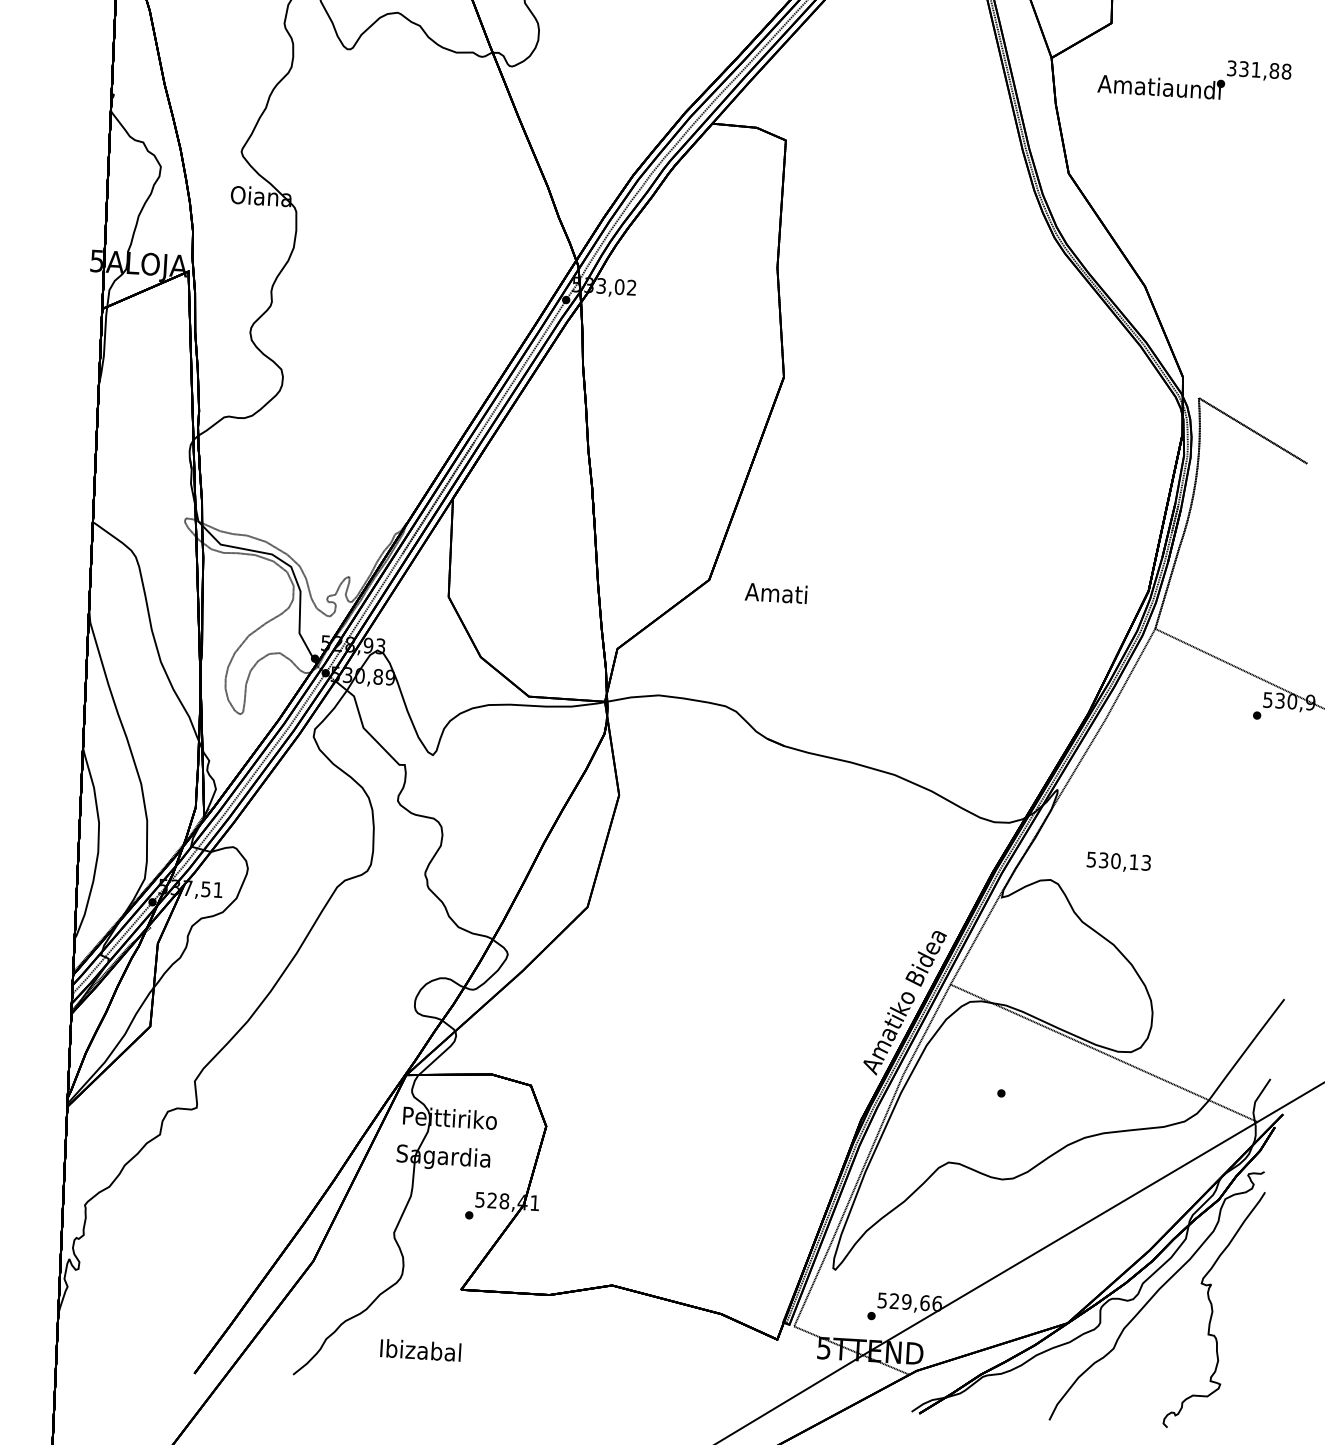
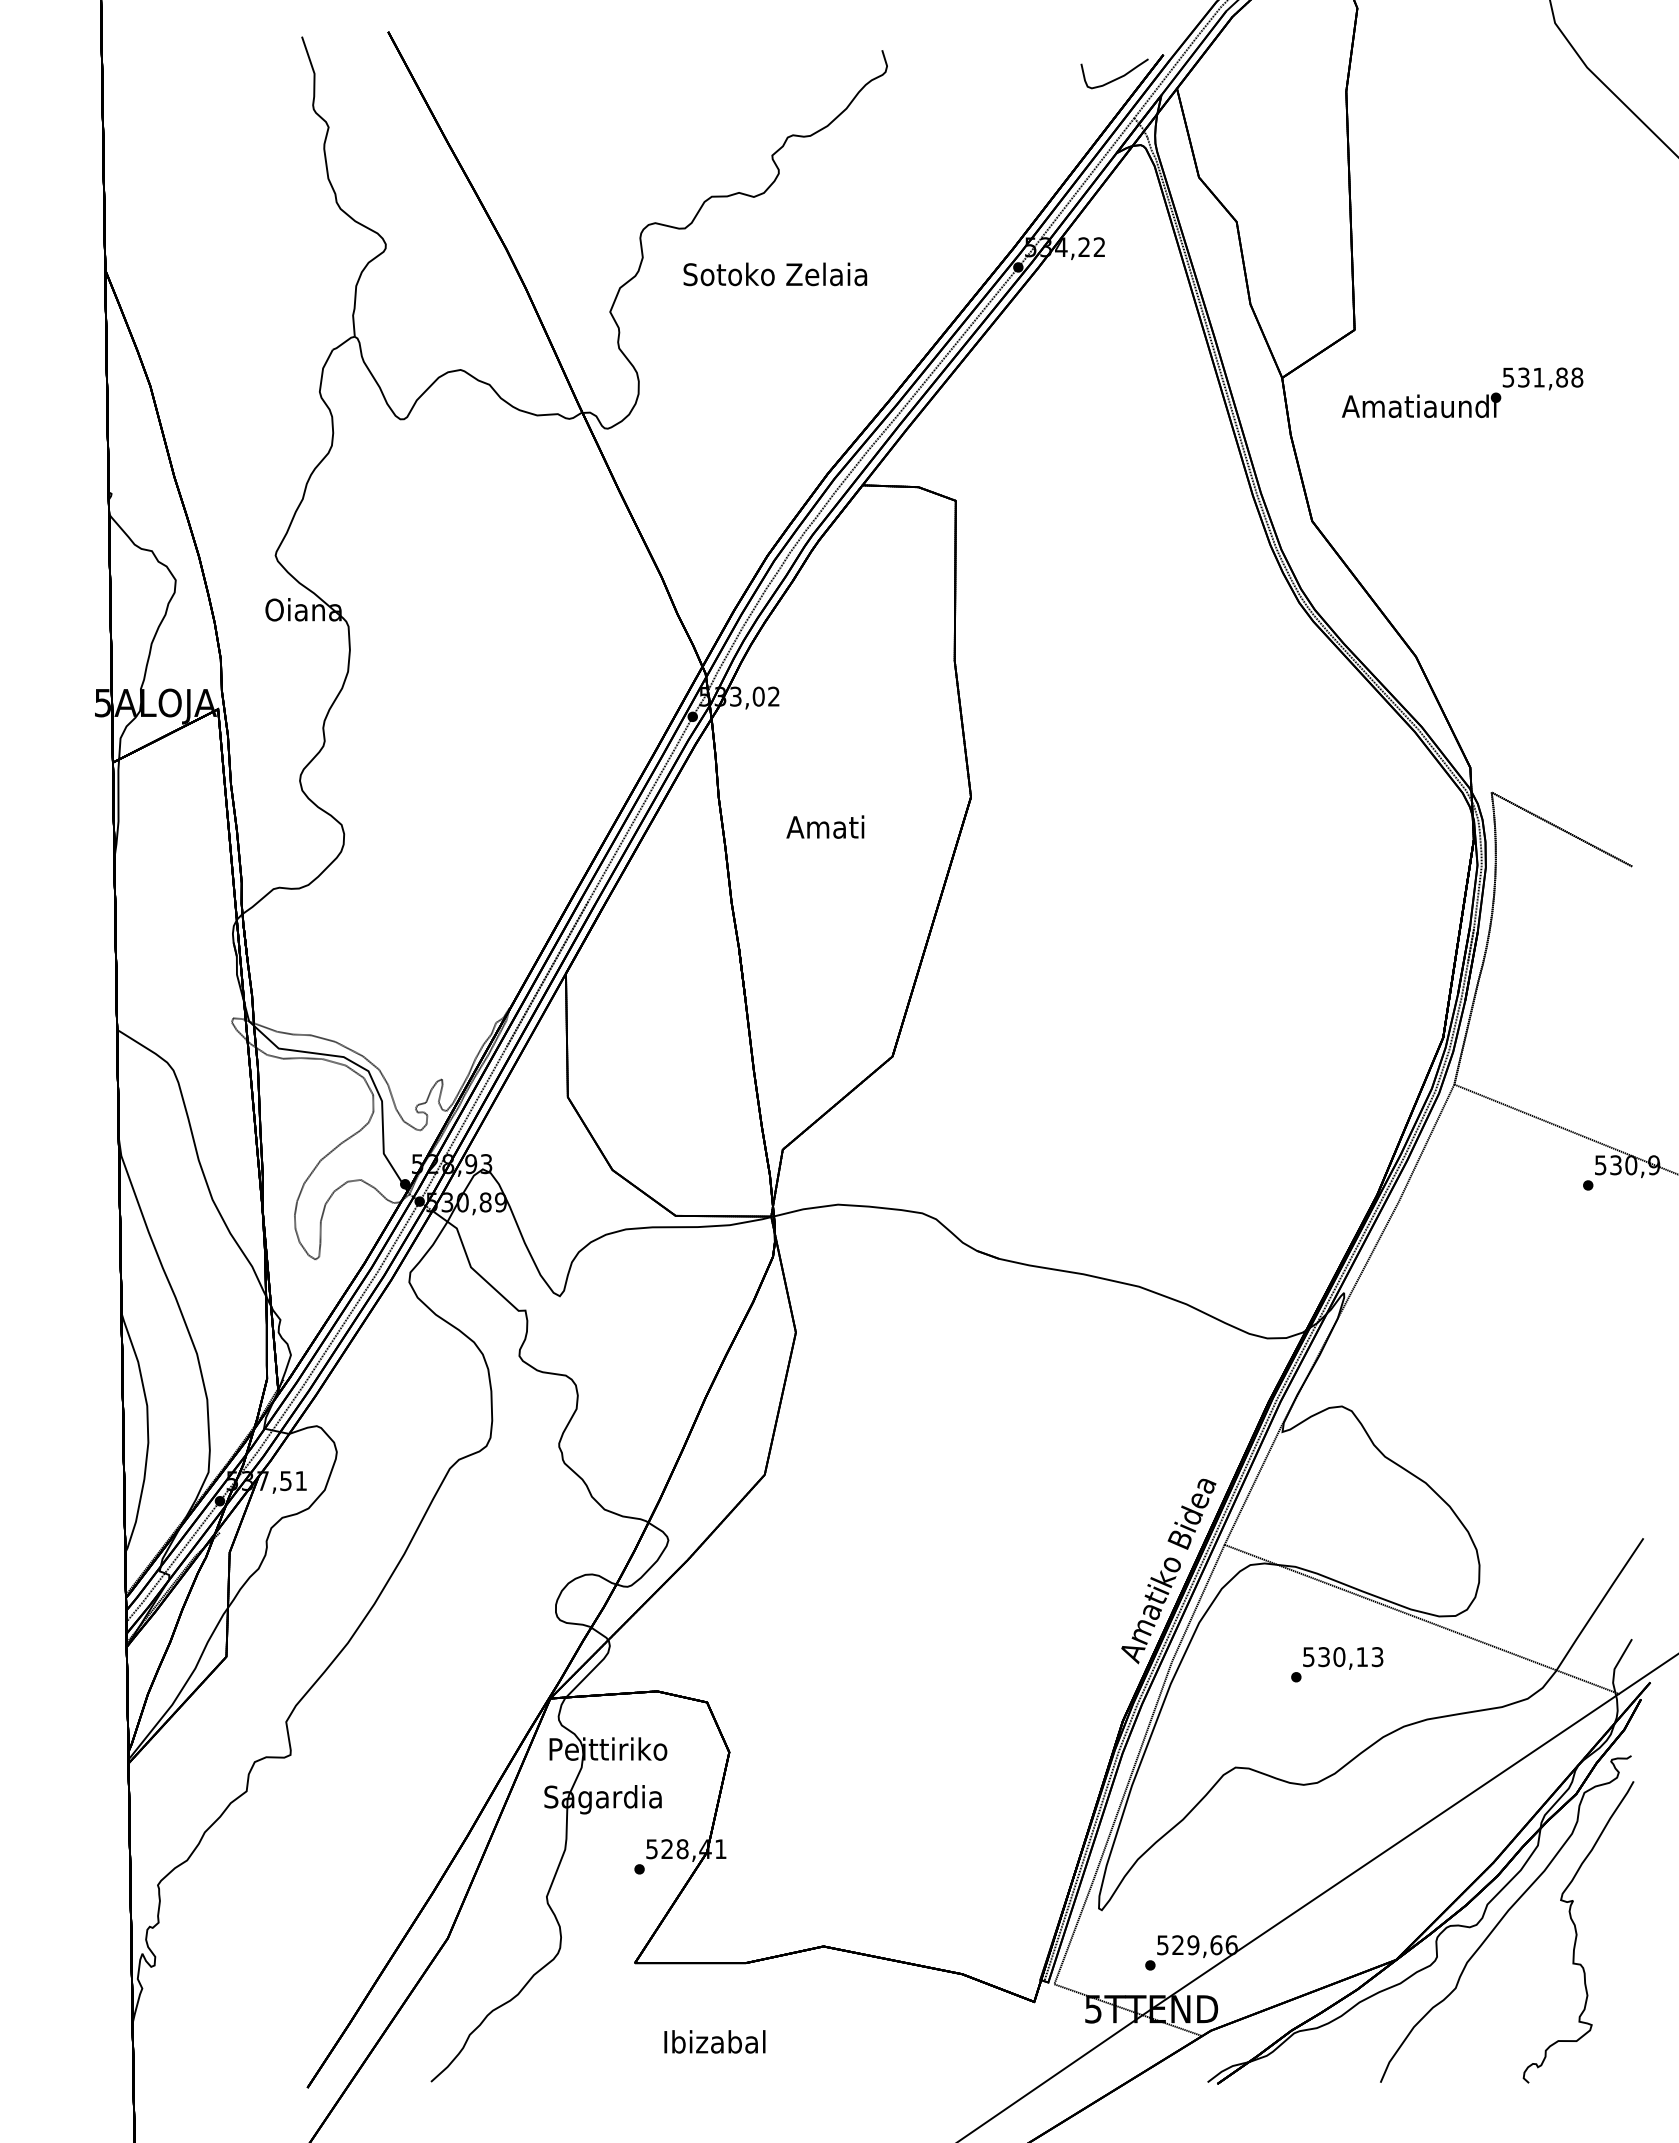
text: (1231, 67) -> (1508, 376), 331,88 -> 531,88
text: (776, 592) -> (825, 826), moved
text: (1119, 862) -> (1343, 1658), moved
text: (420, 1350) -> (714, 2041), moved

